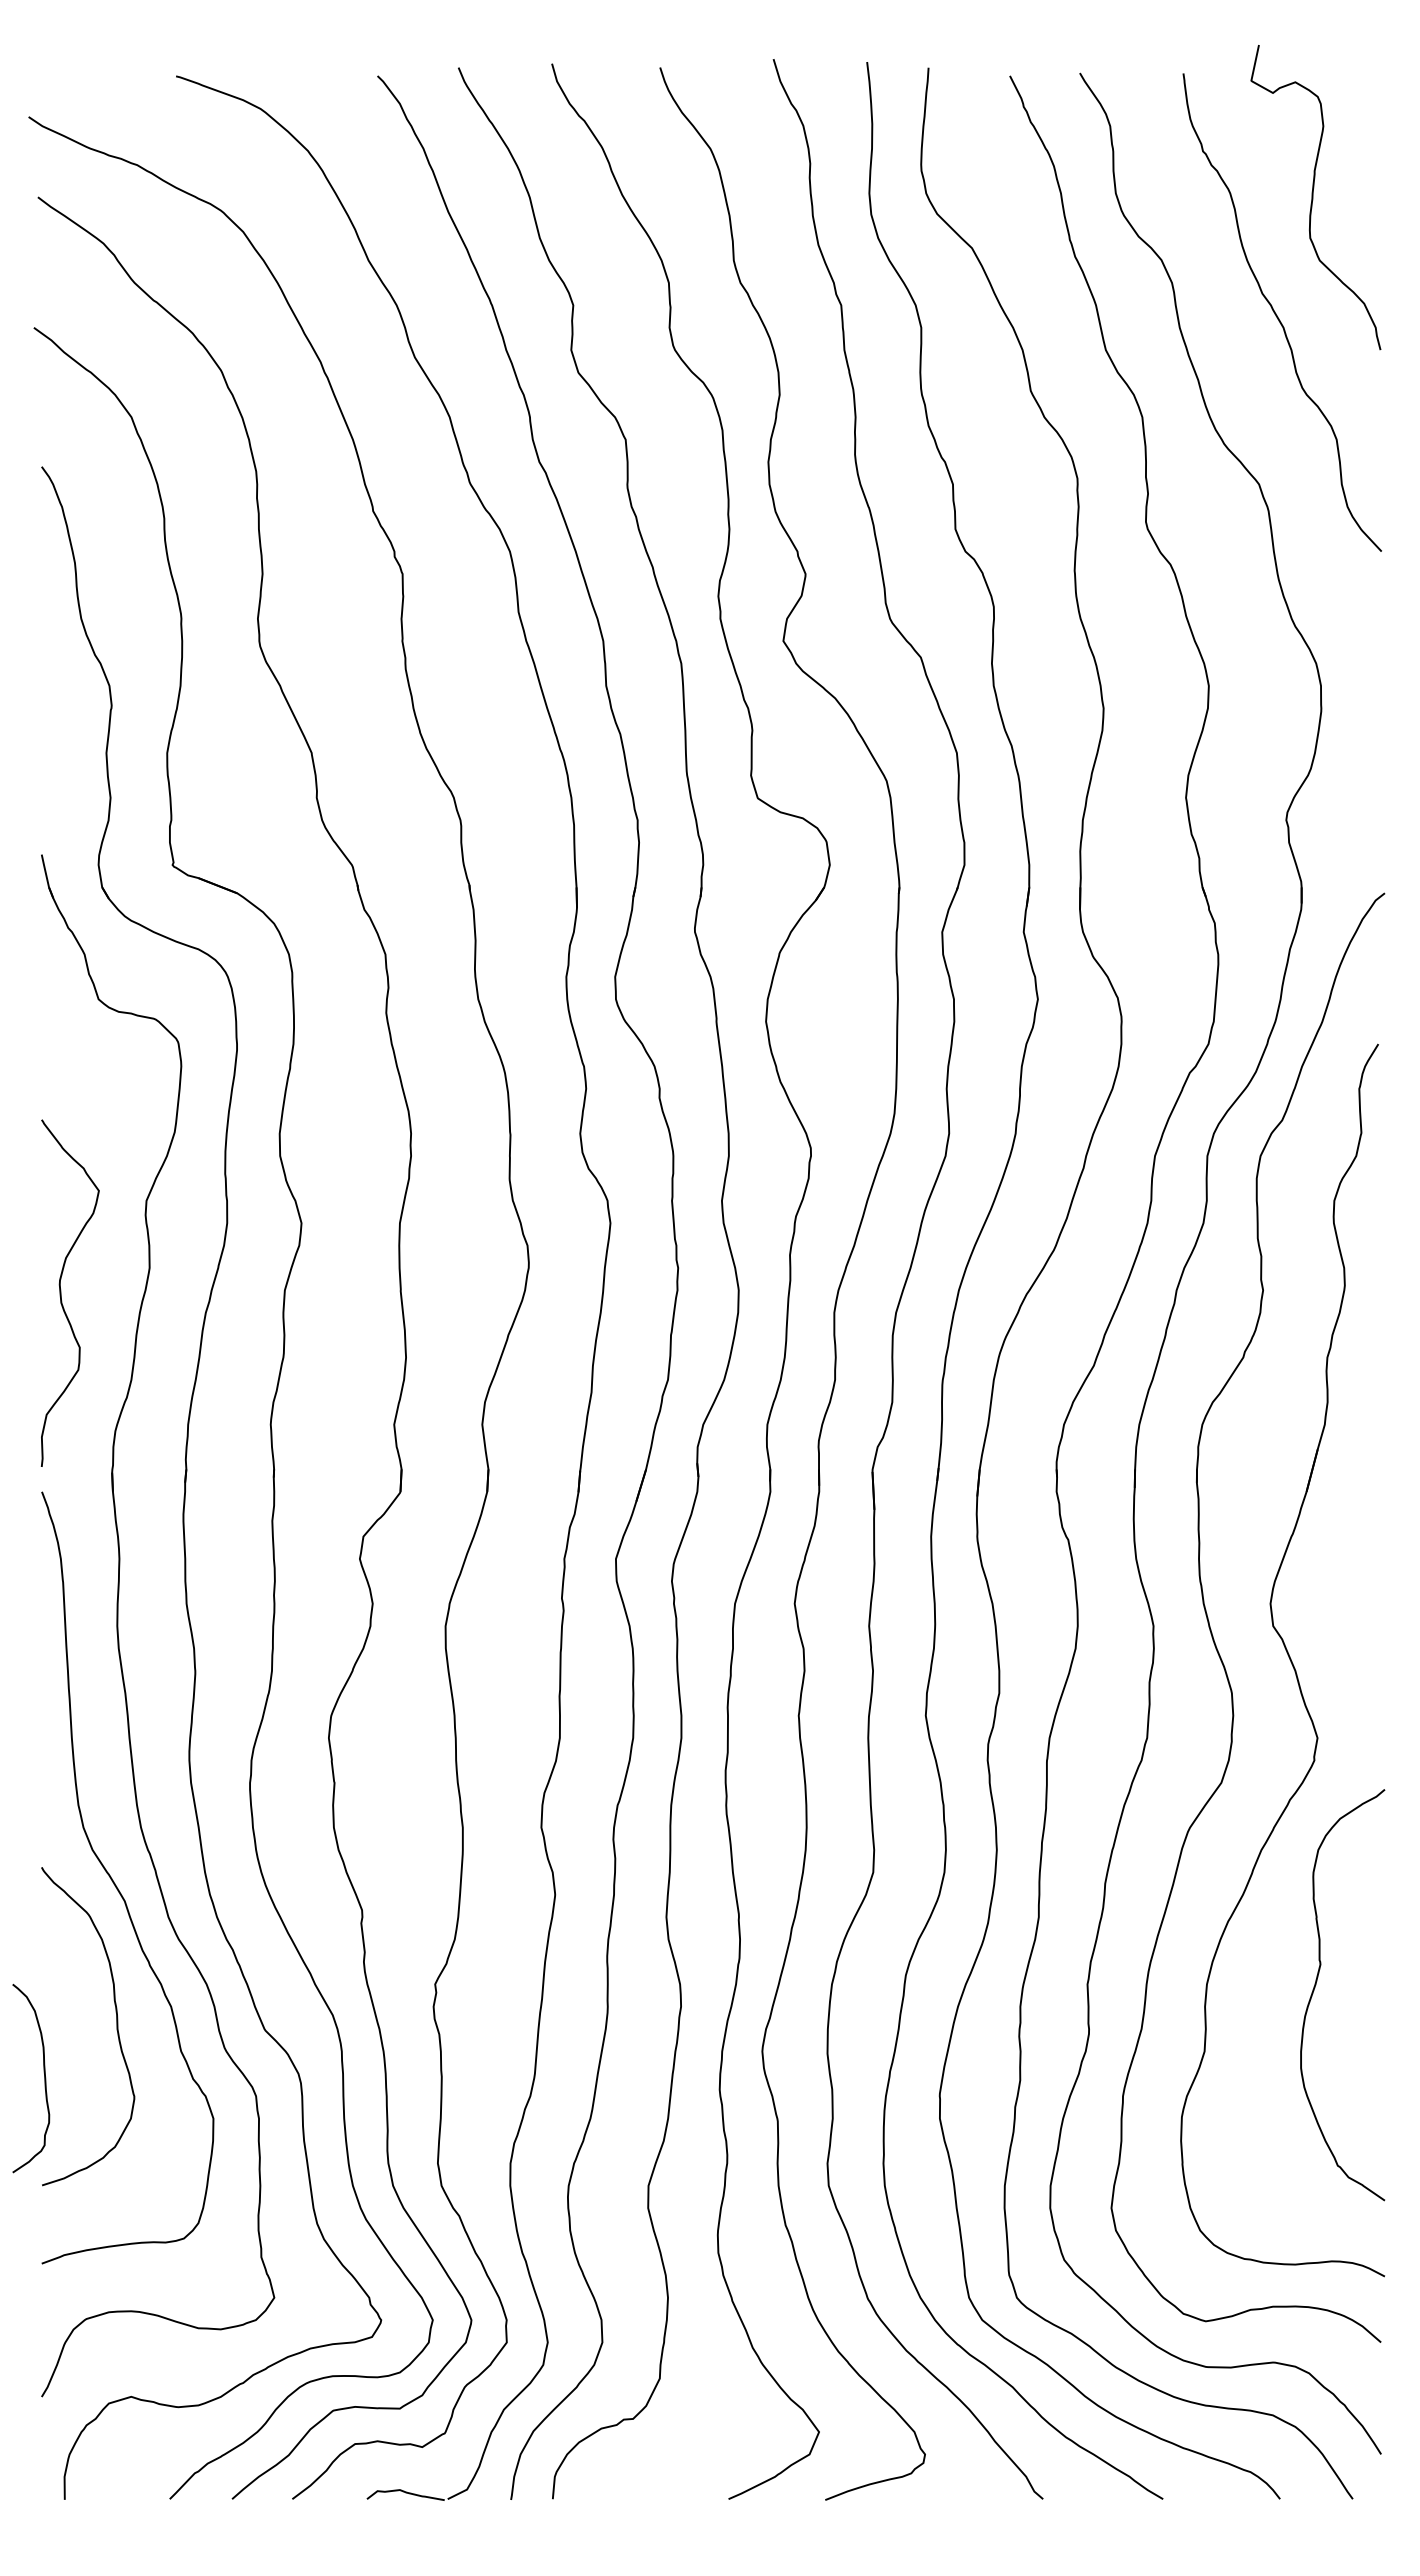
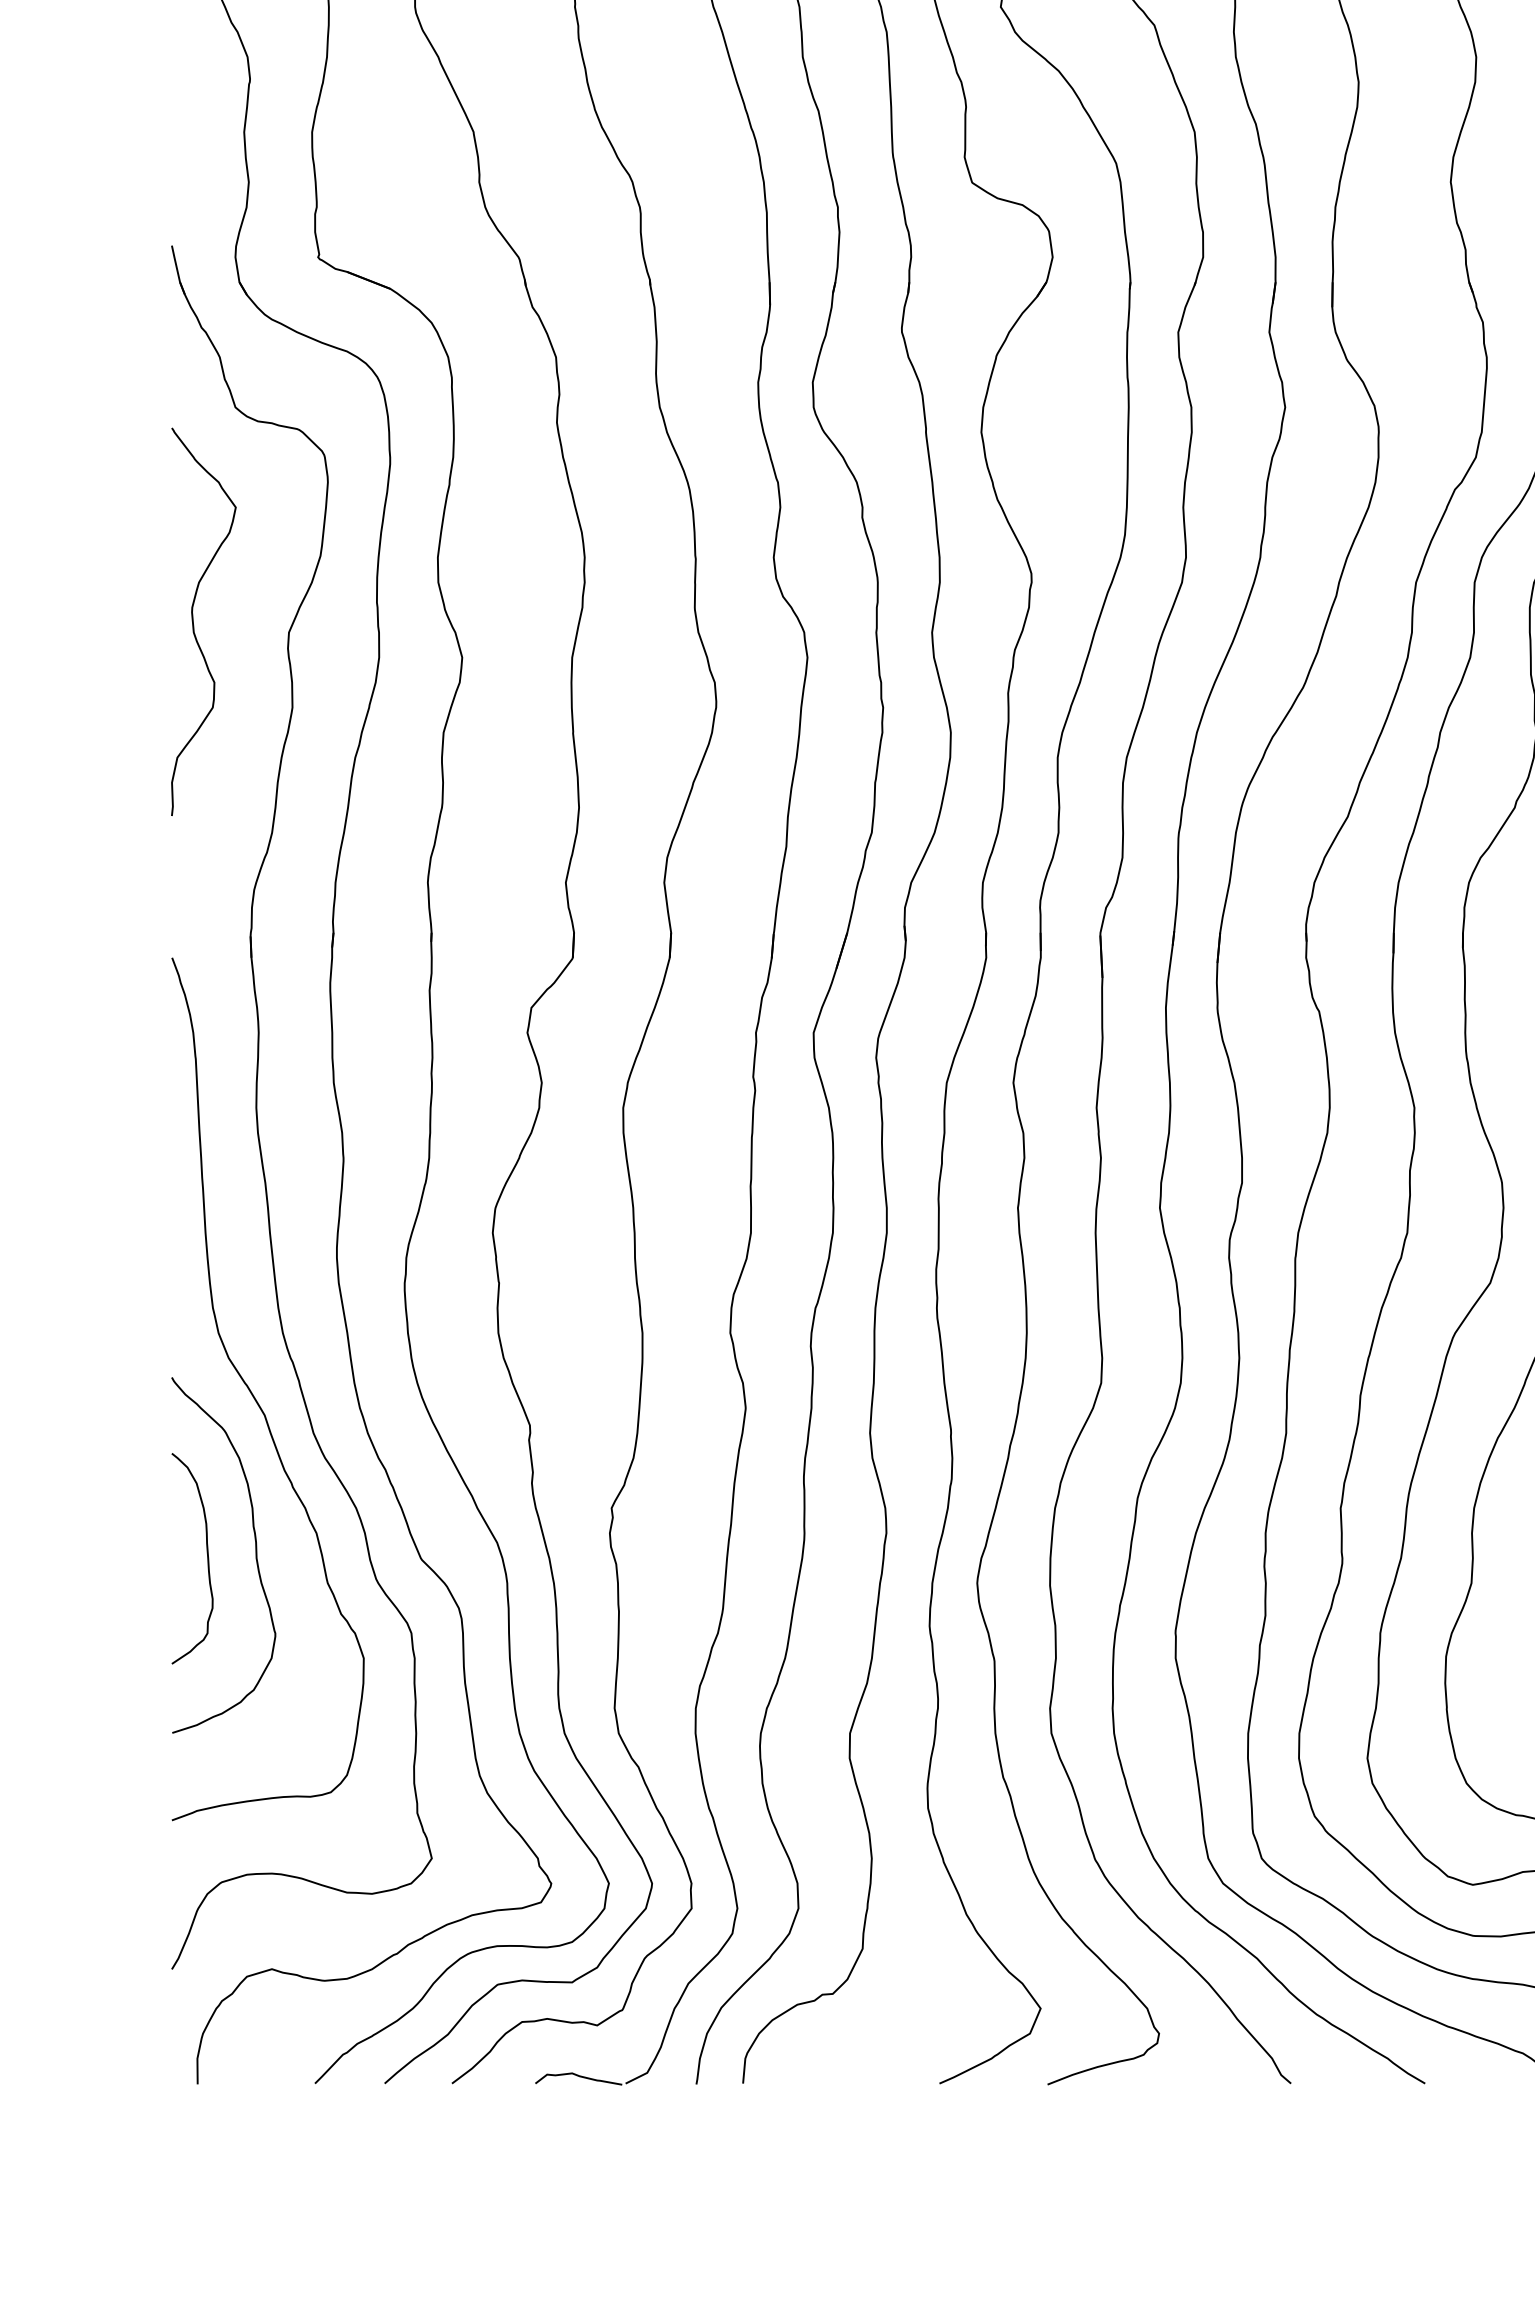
curve: (61, 1292) -> (193, 621), moved
curve: (44, 2078) -> (207, 1558), moved

